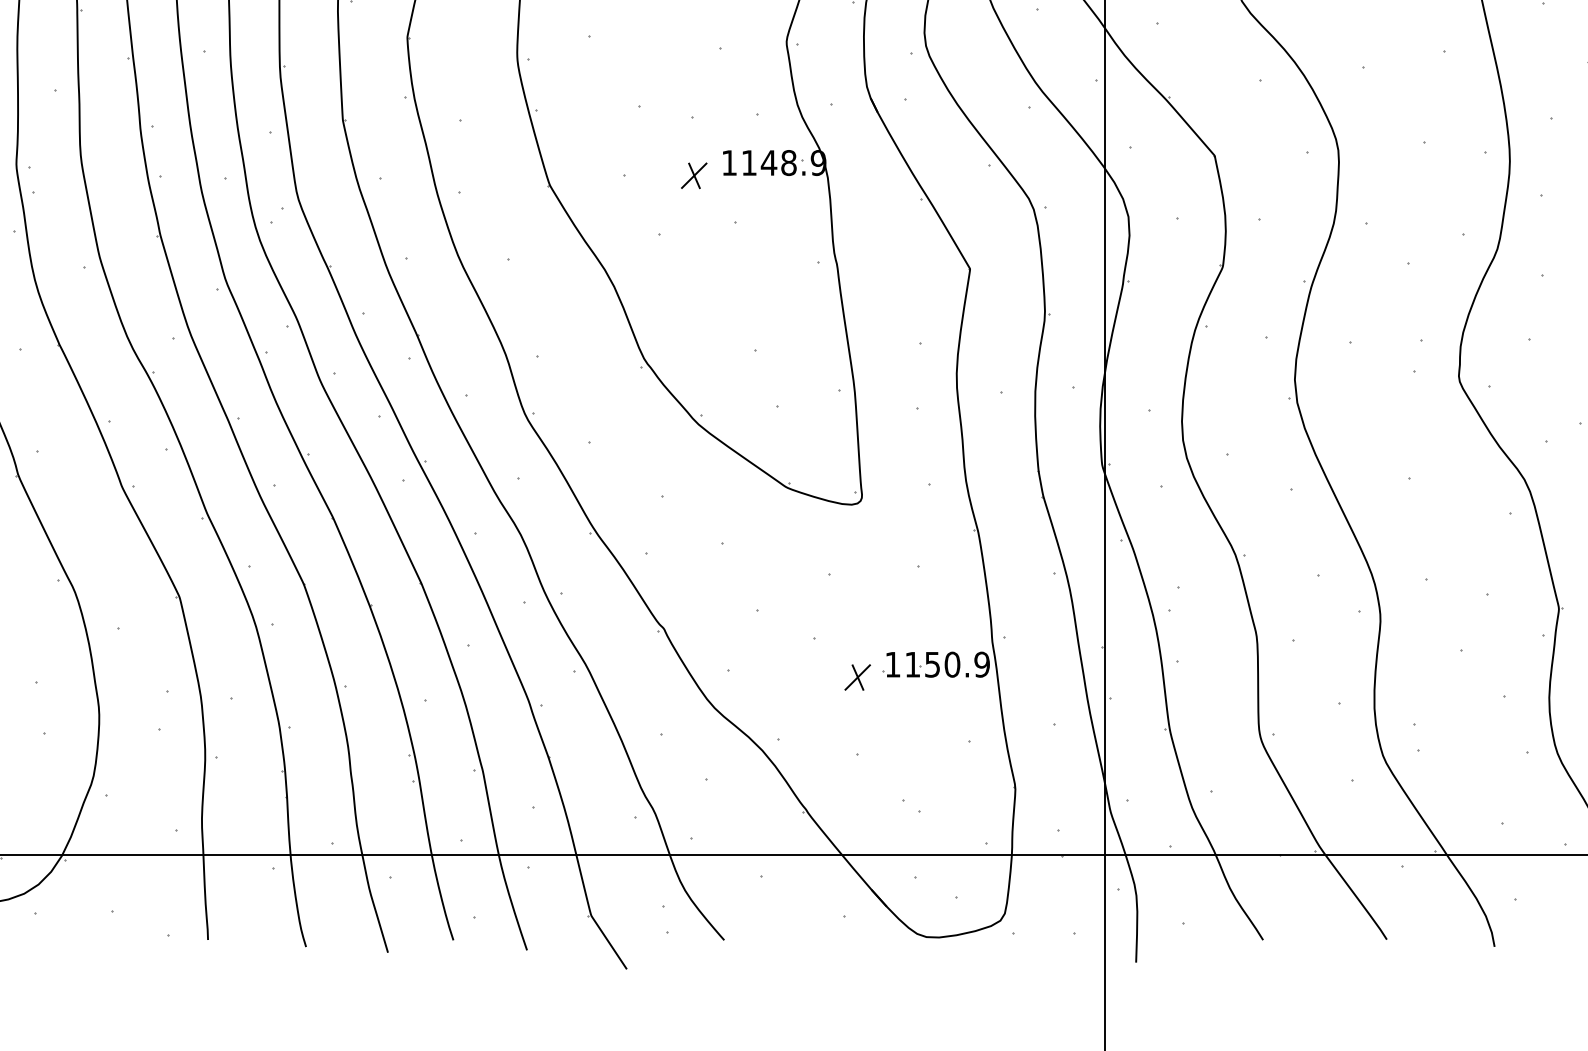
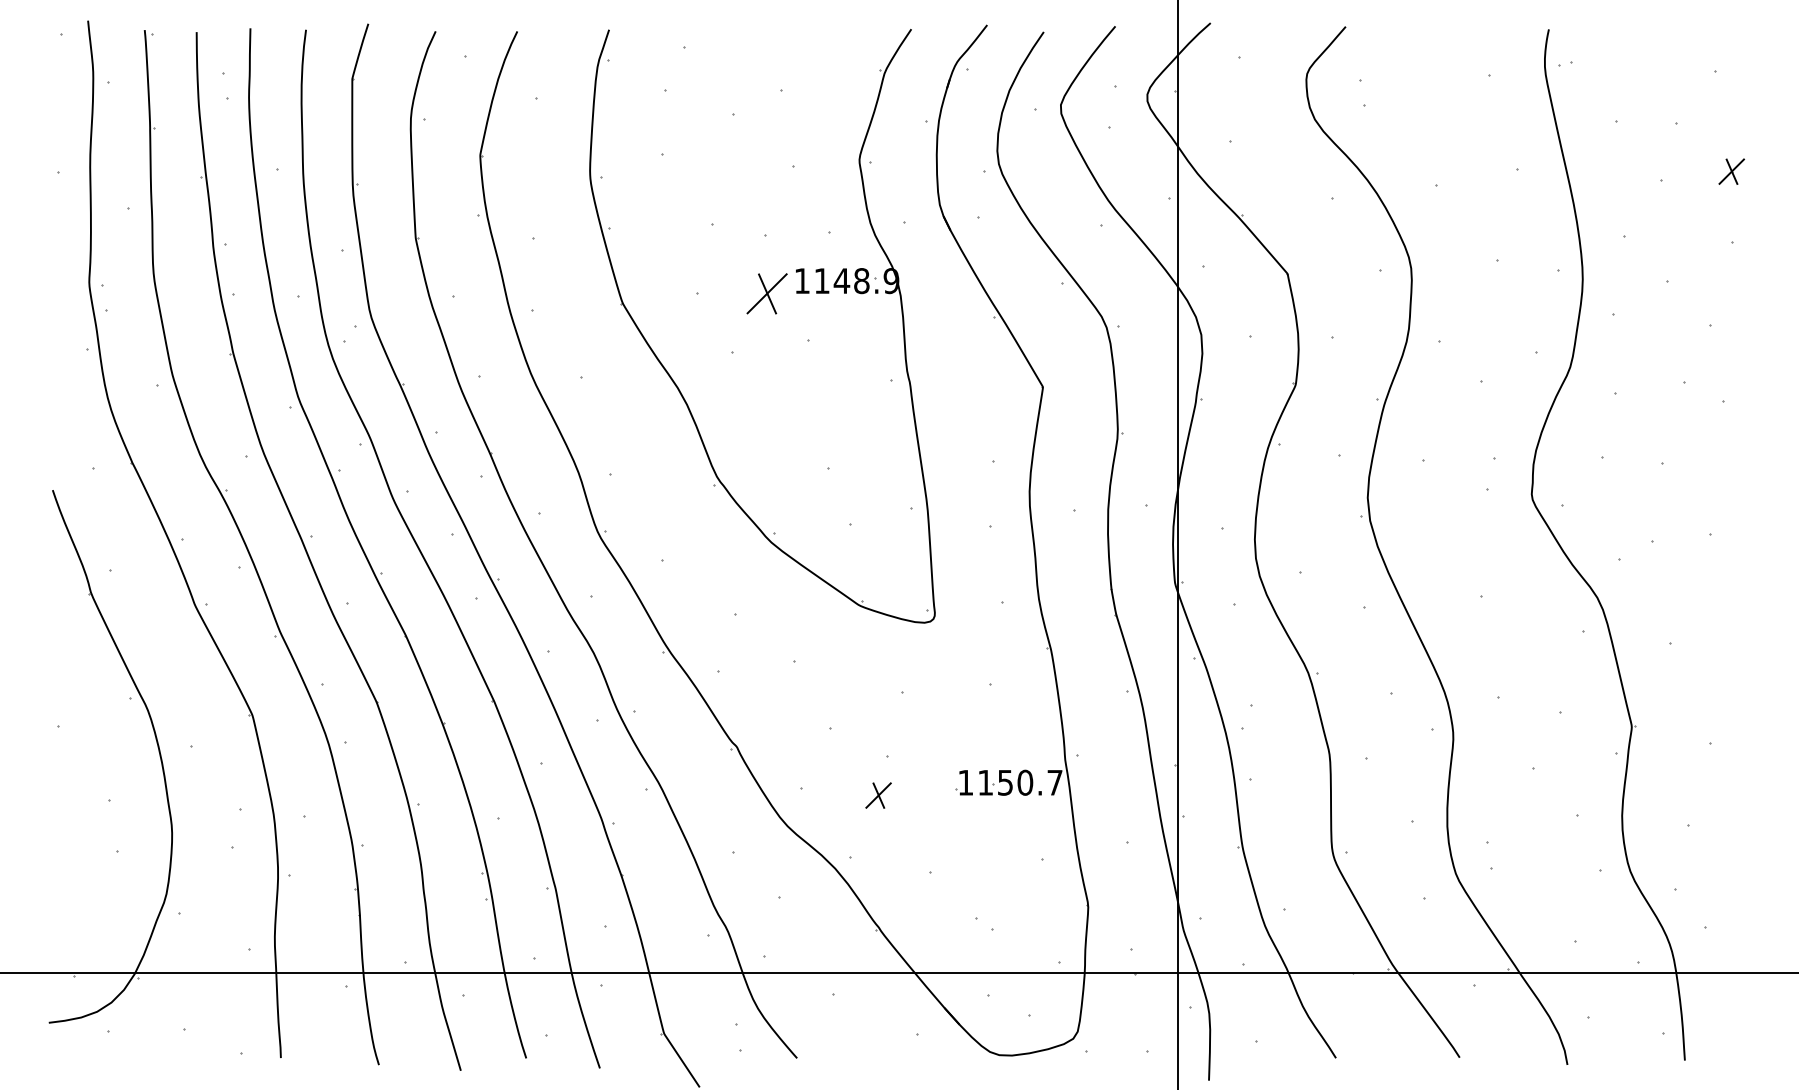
part: (693, 175) -> (766, 293), size x1.6
text: (981, 664) -> (1054, 782), 1150.9 -> 1150.7
part: (857, 677) -> (878, 795), moved

